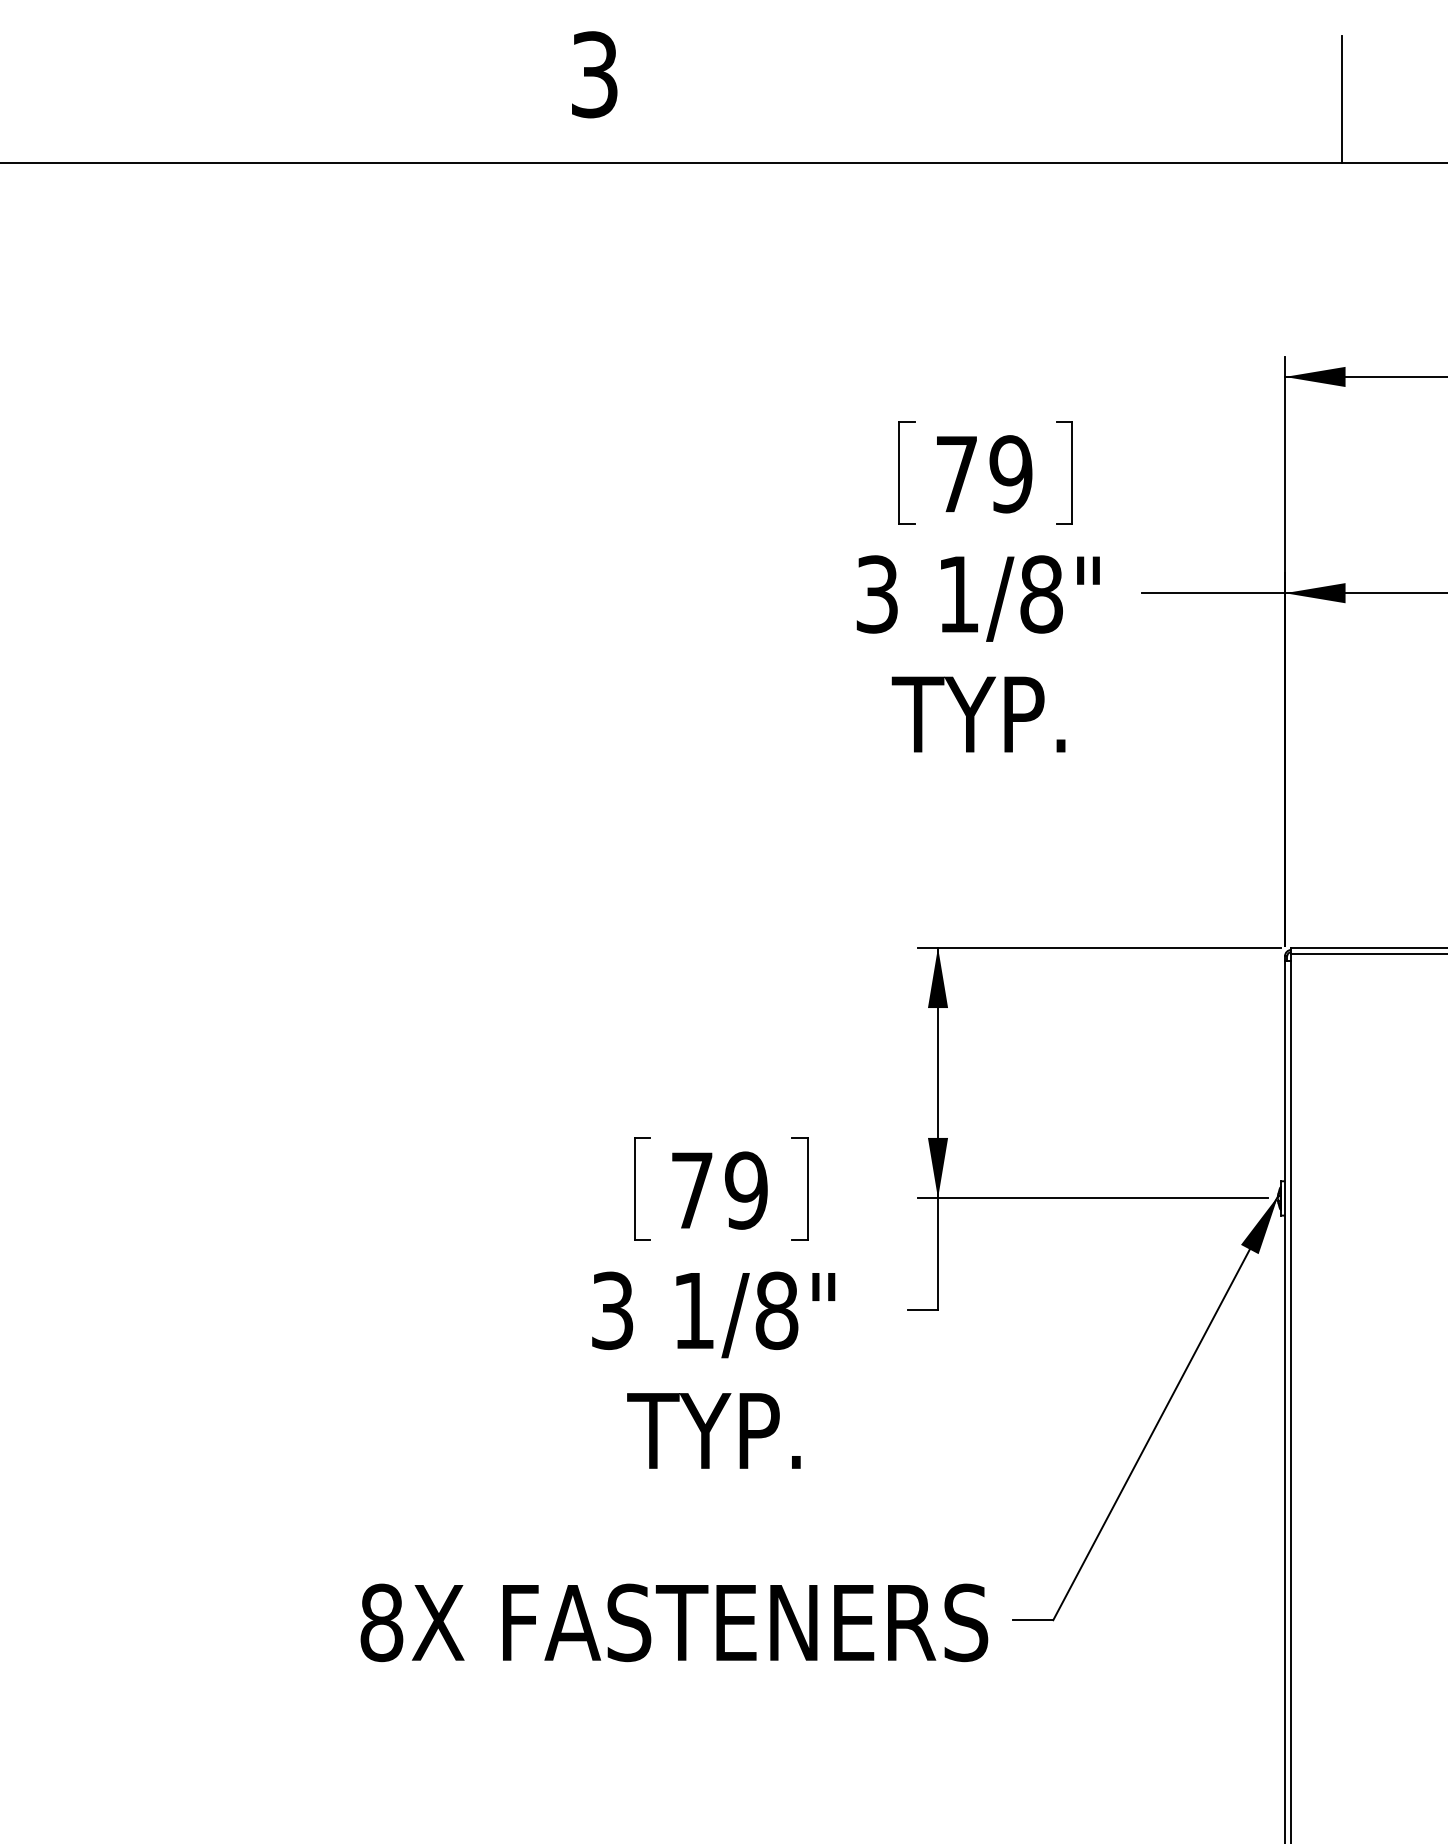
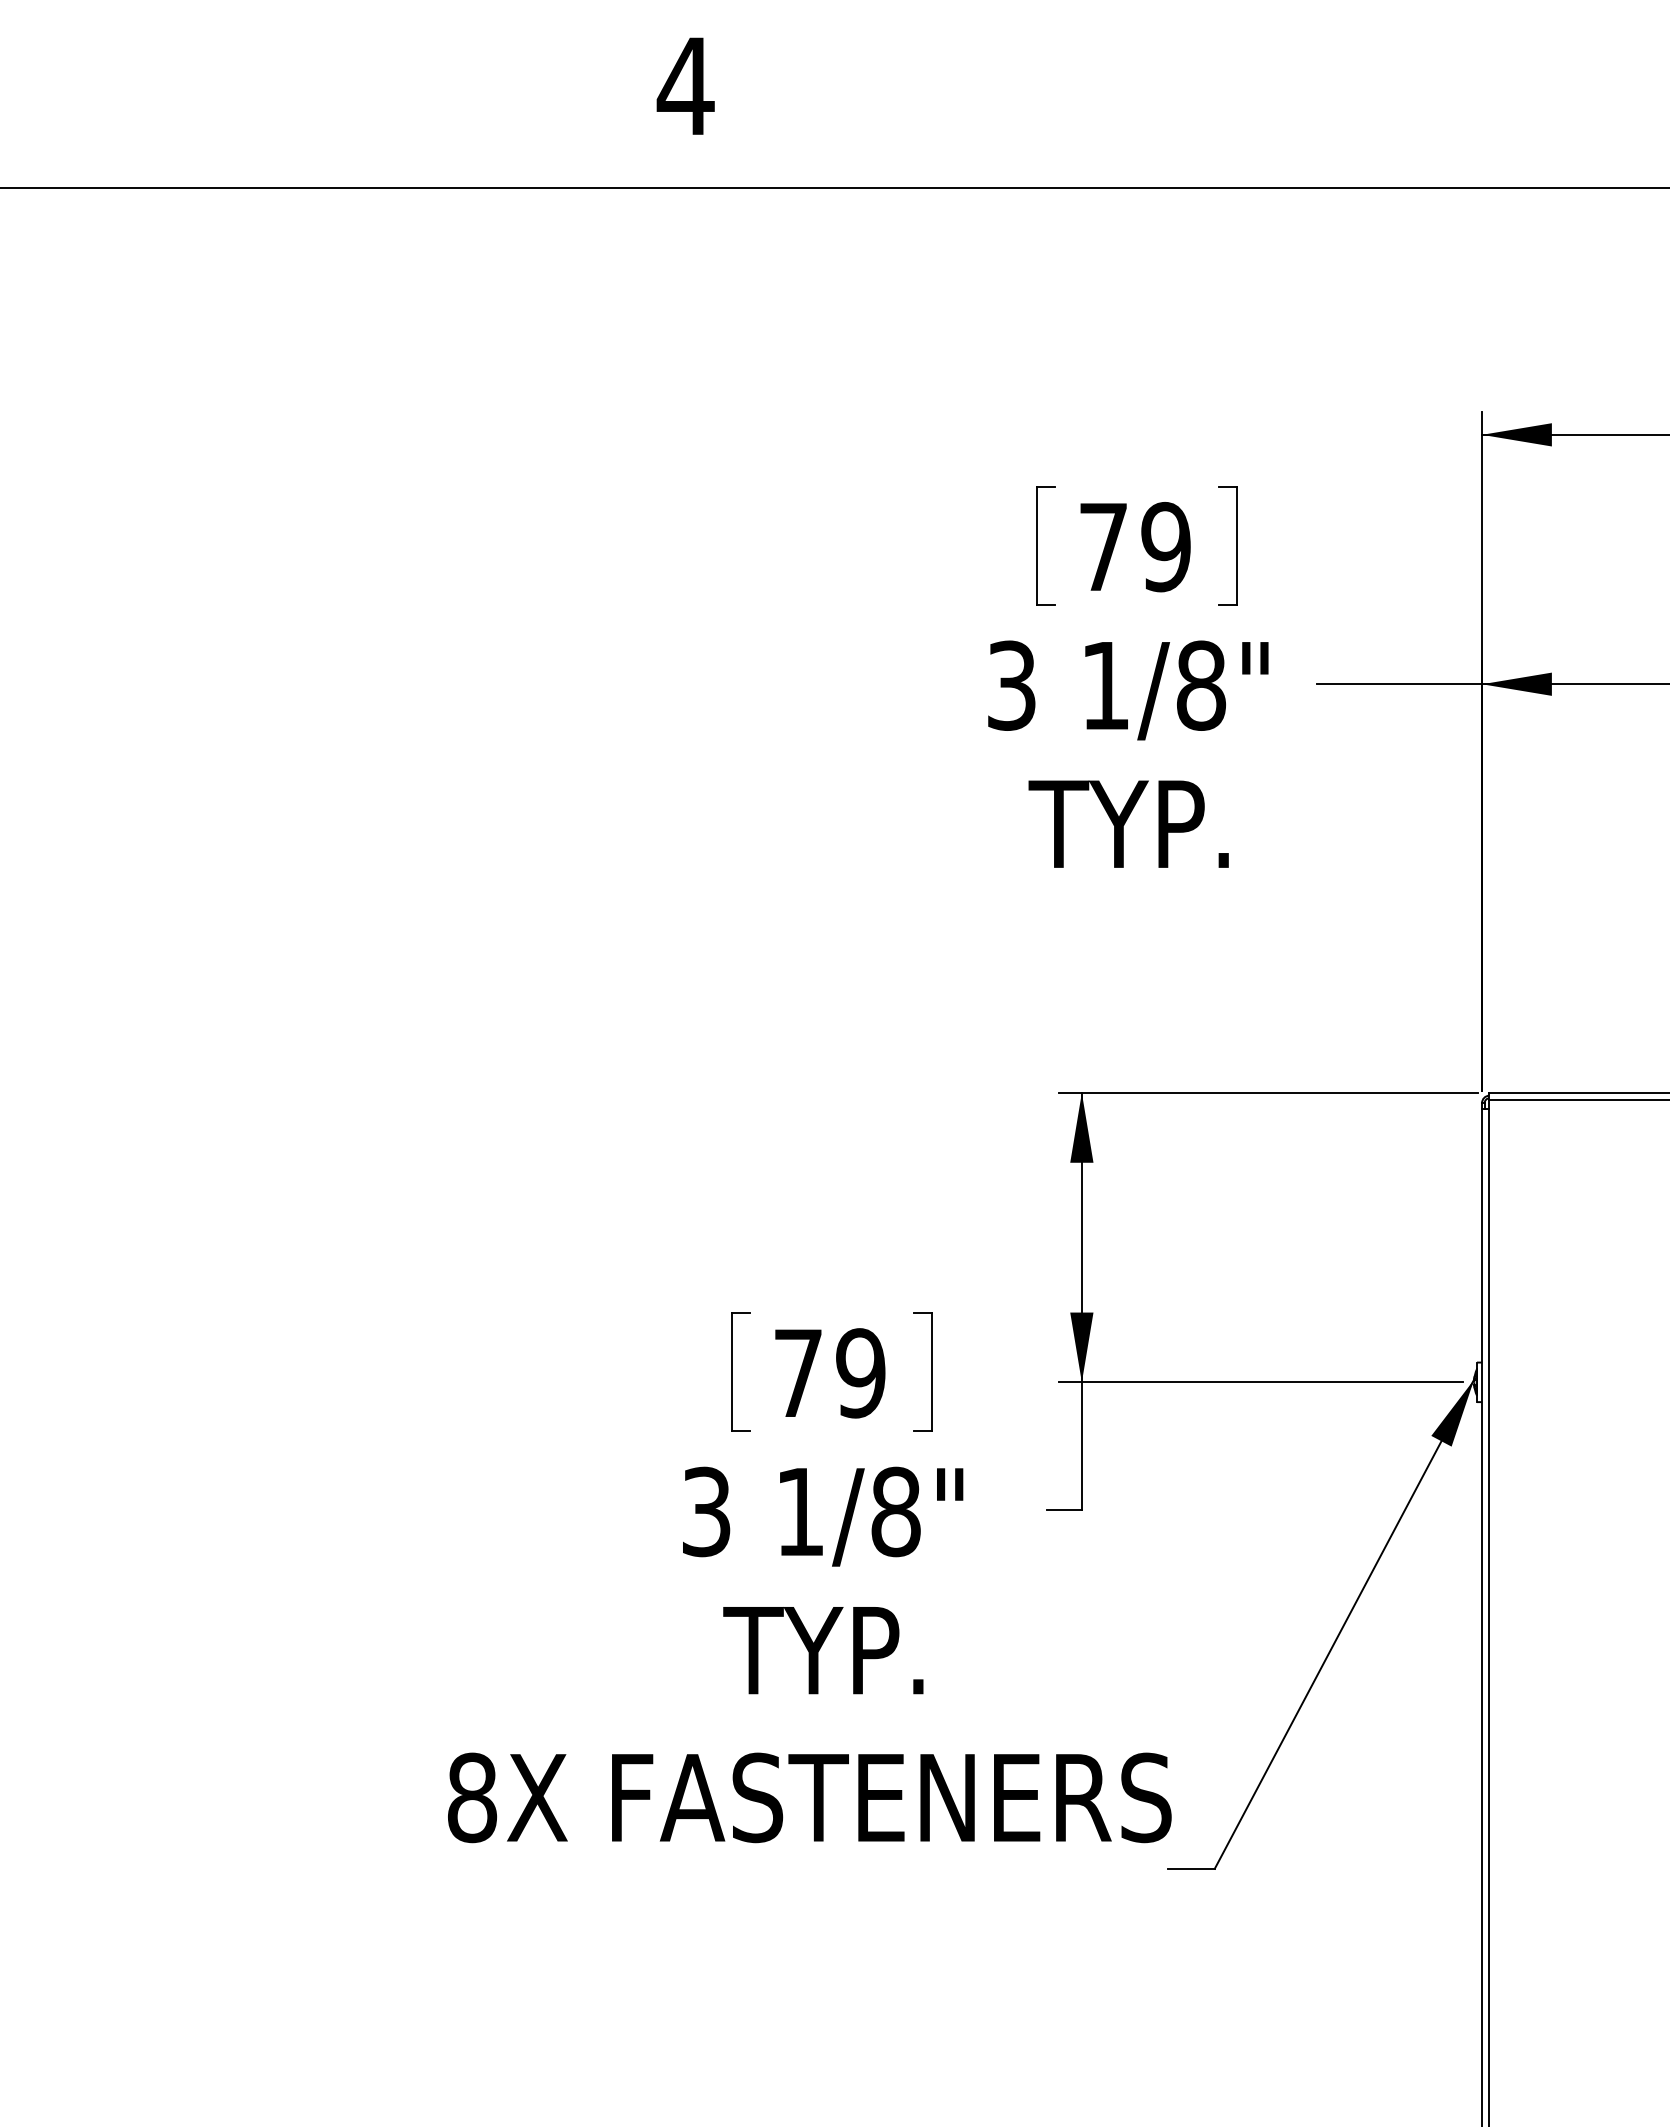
text: (594, 74) -> (685, 86), 3 -> 4
line: (1341, 99) -> (1547, 114), removed
text: (674, 1622) -> (809, 1797), moved

